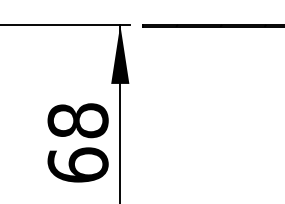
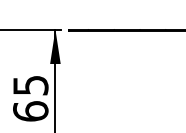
text: (77, 120) -> (30, 85), 68 -> 65

